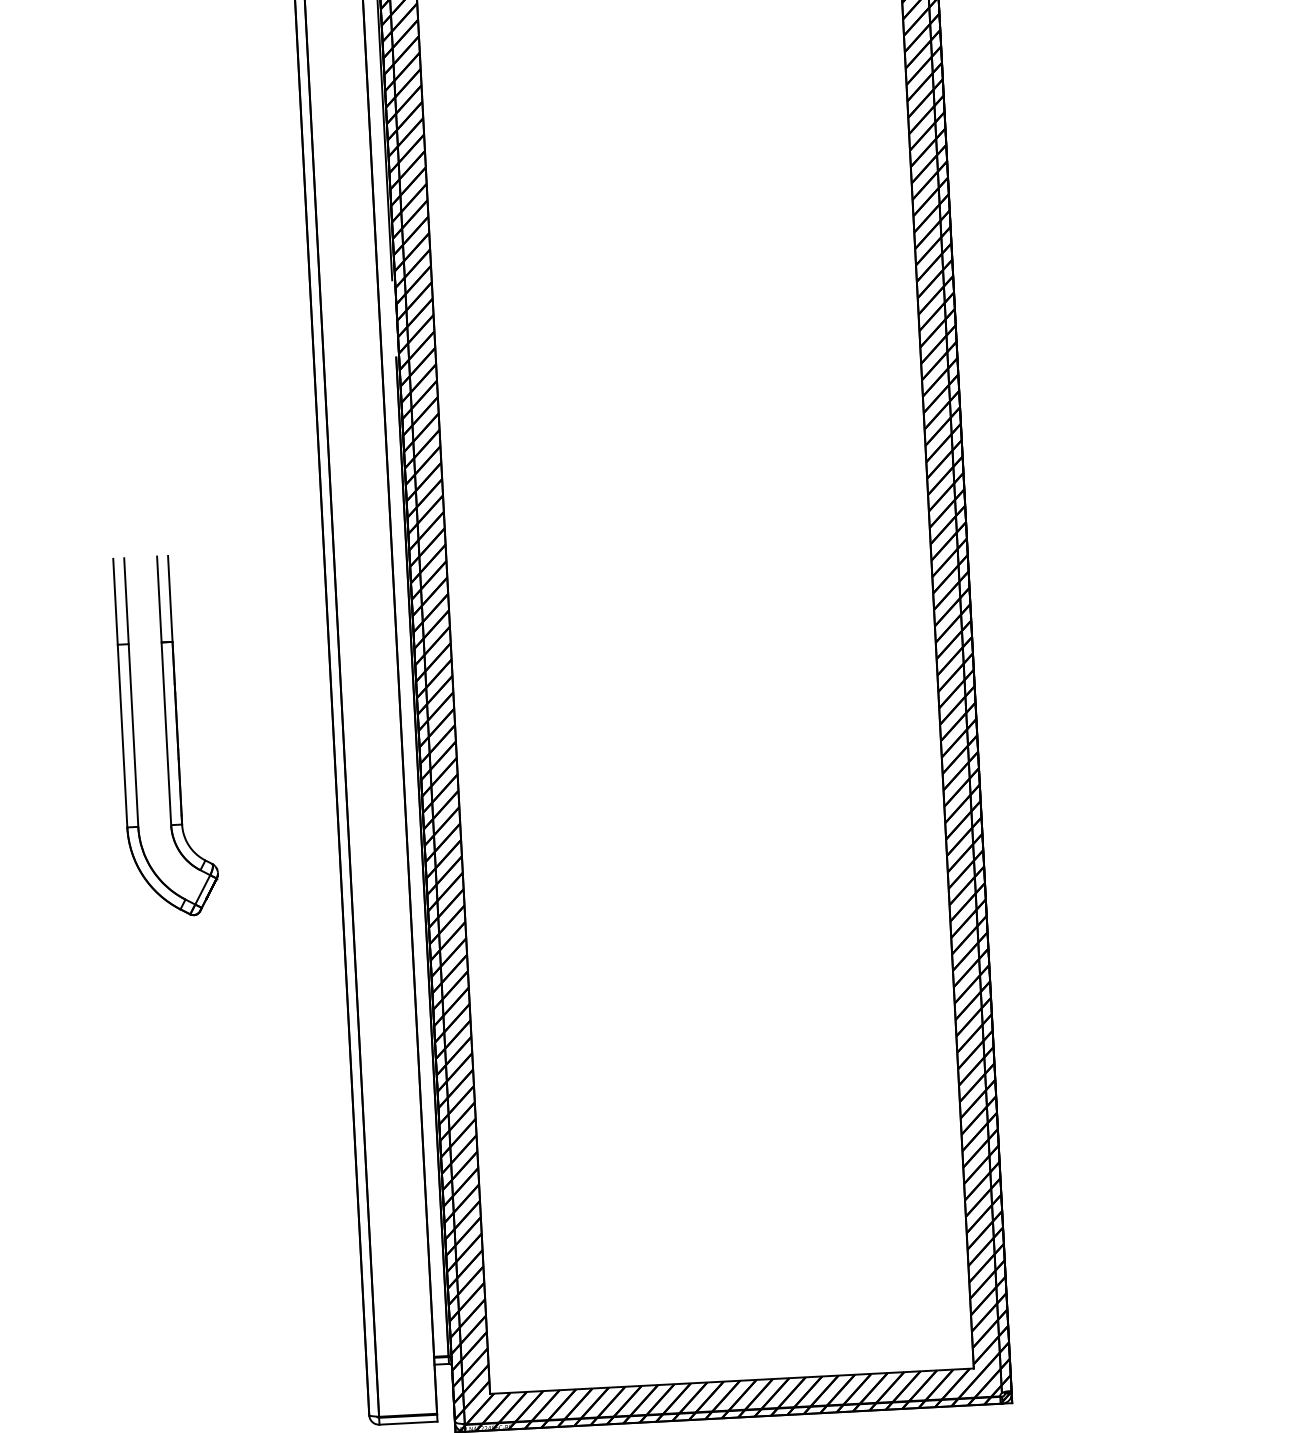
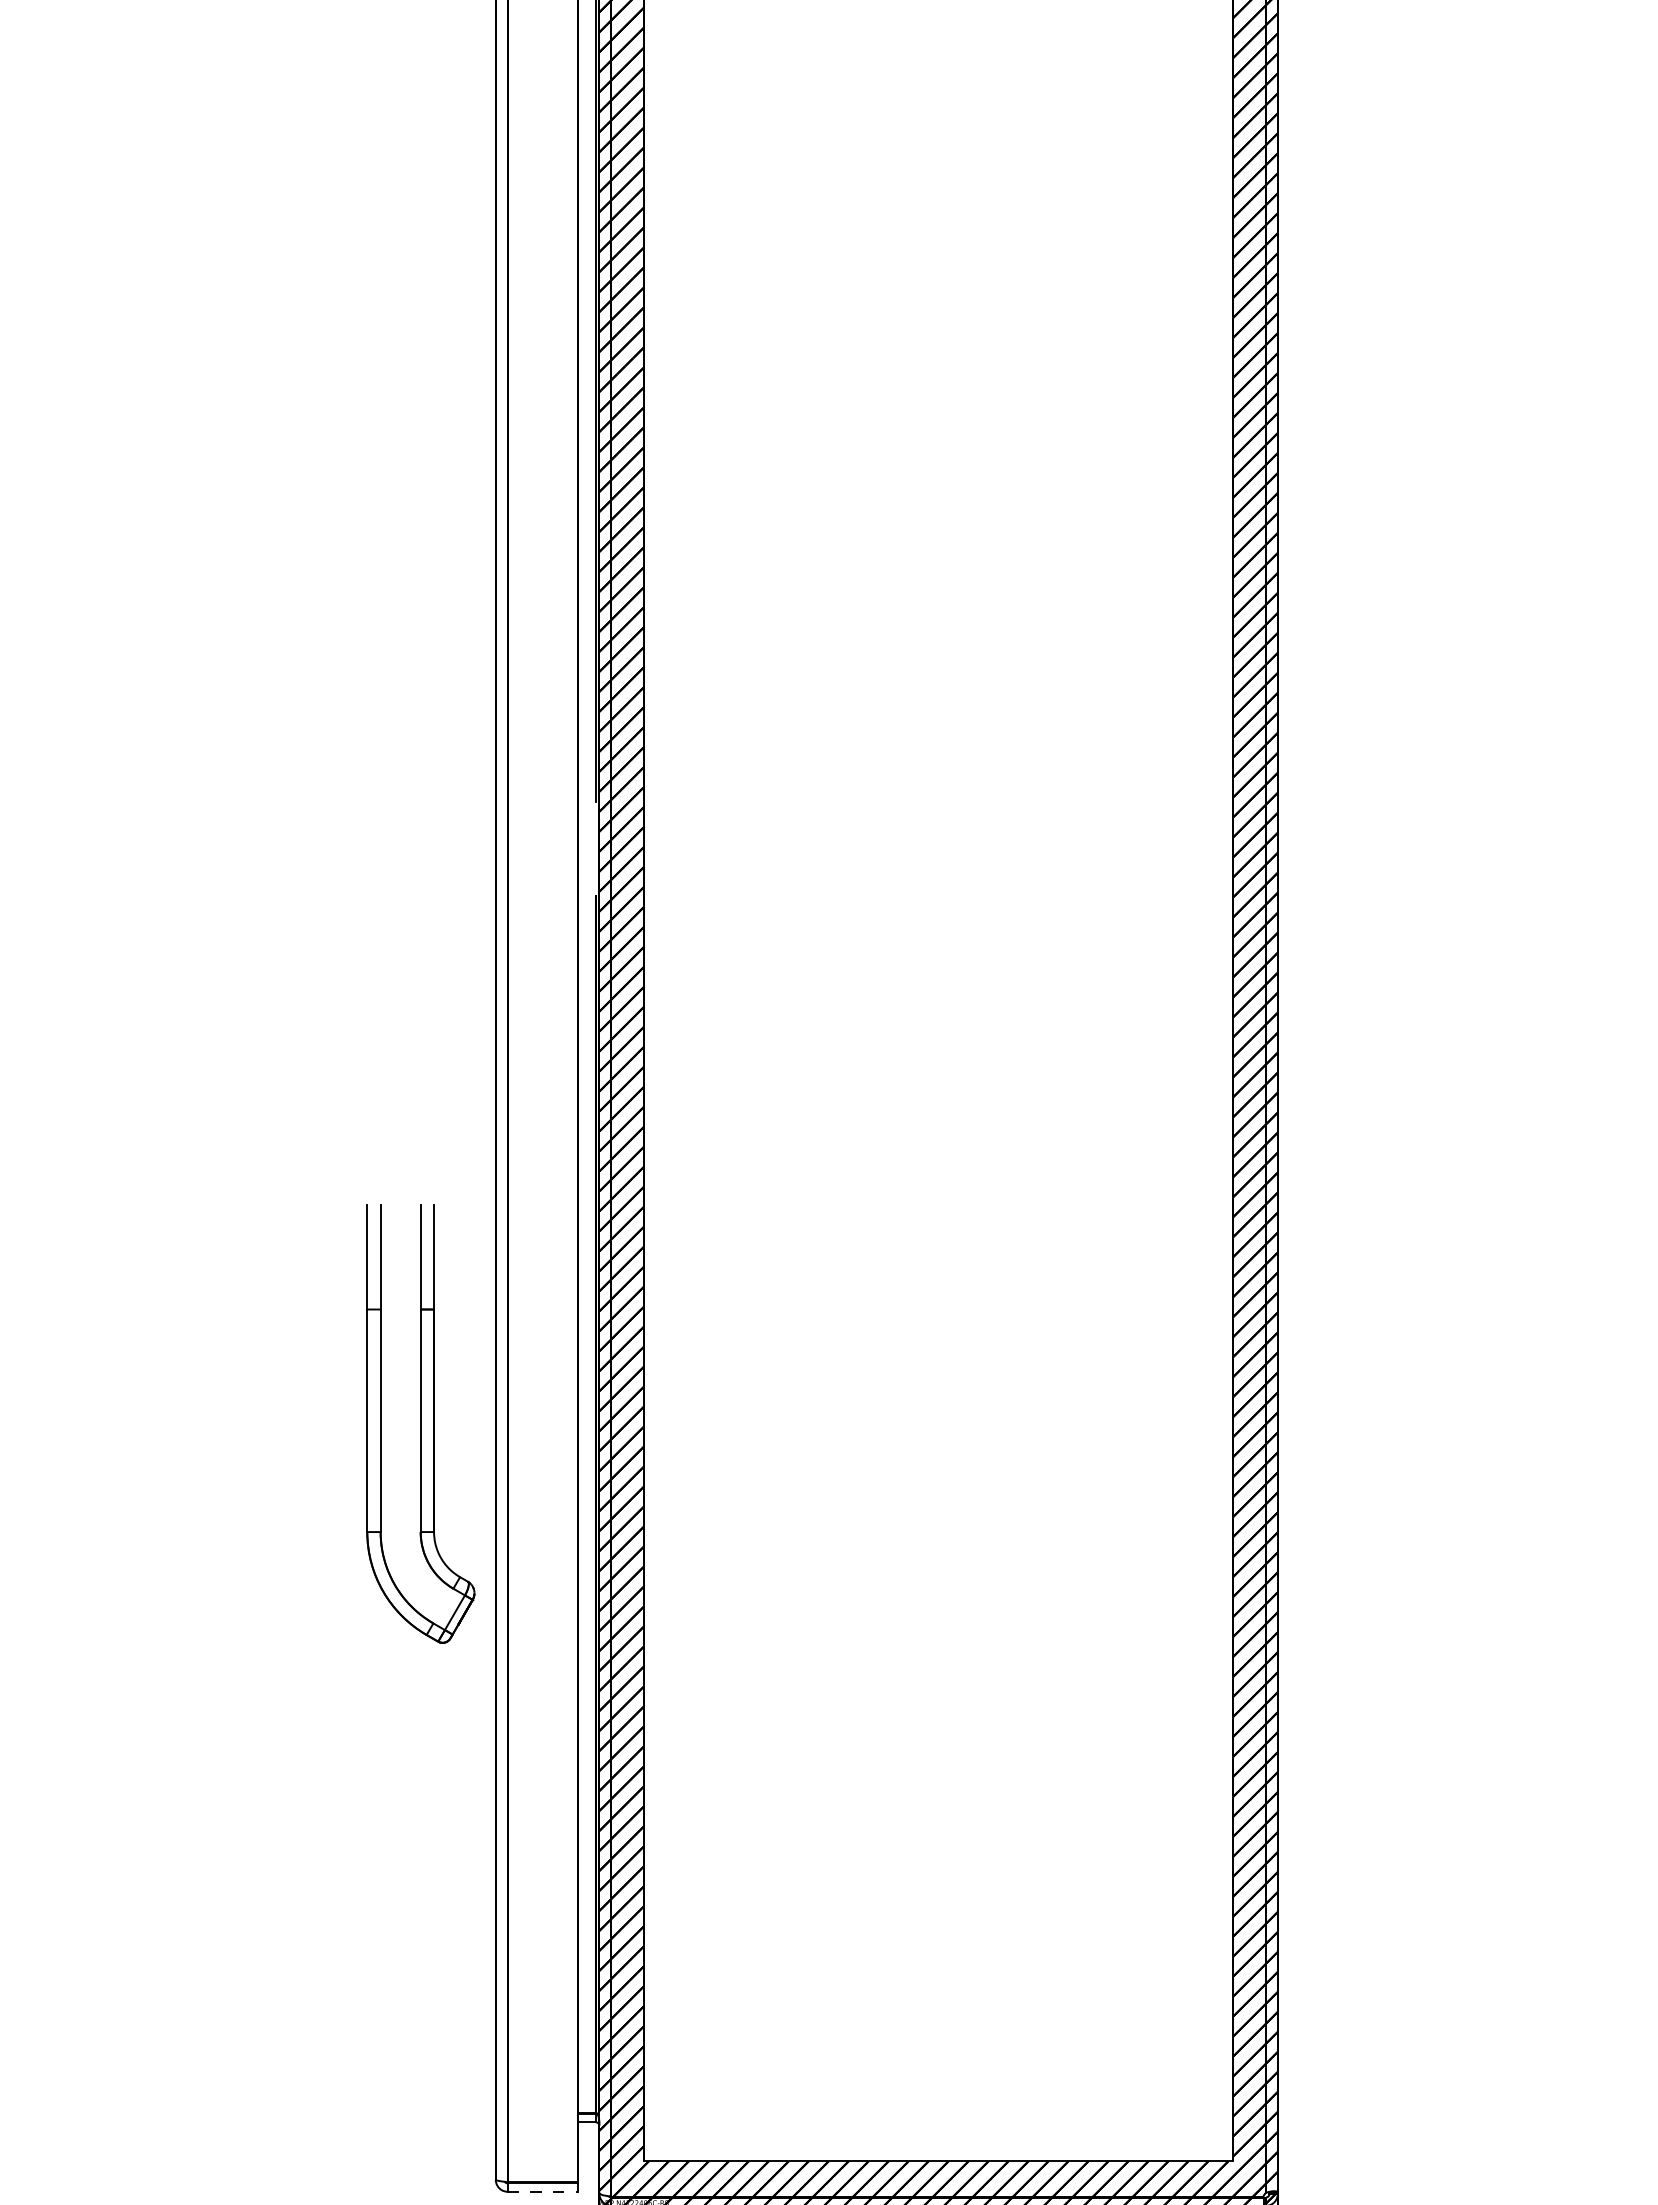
part: (166, 736) -> (420, 1423), moved
line: (408, 1422) -> (543, 2191), solid -> dashed

